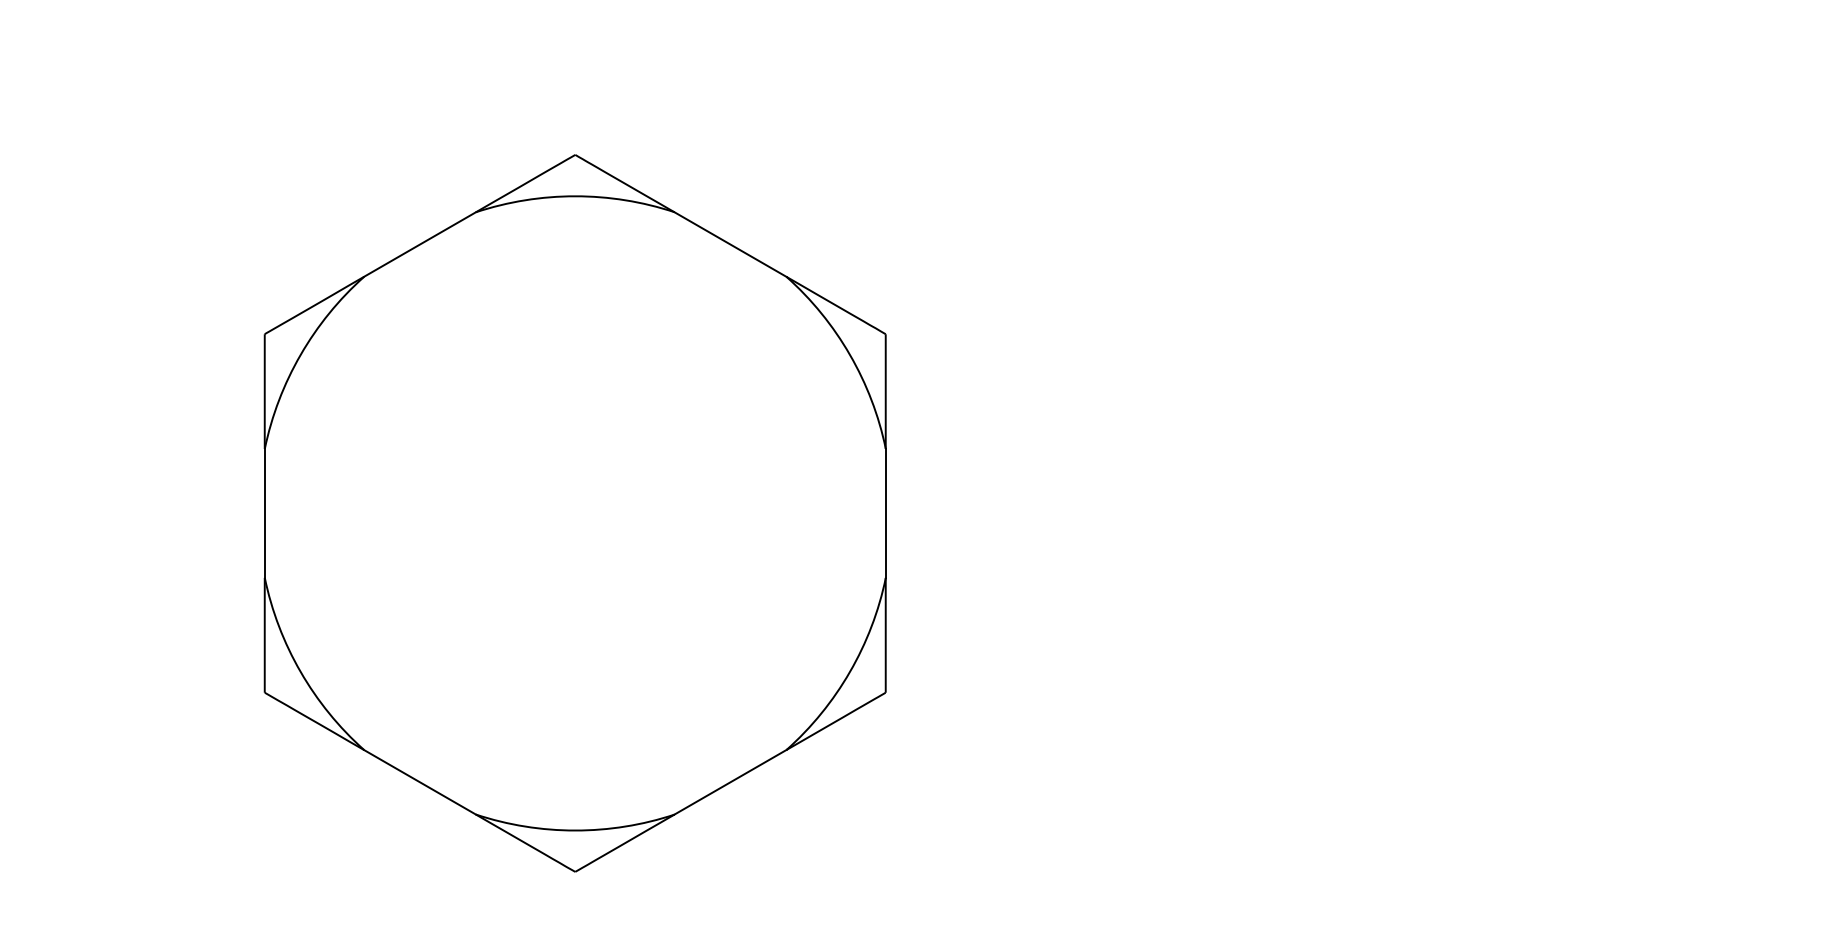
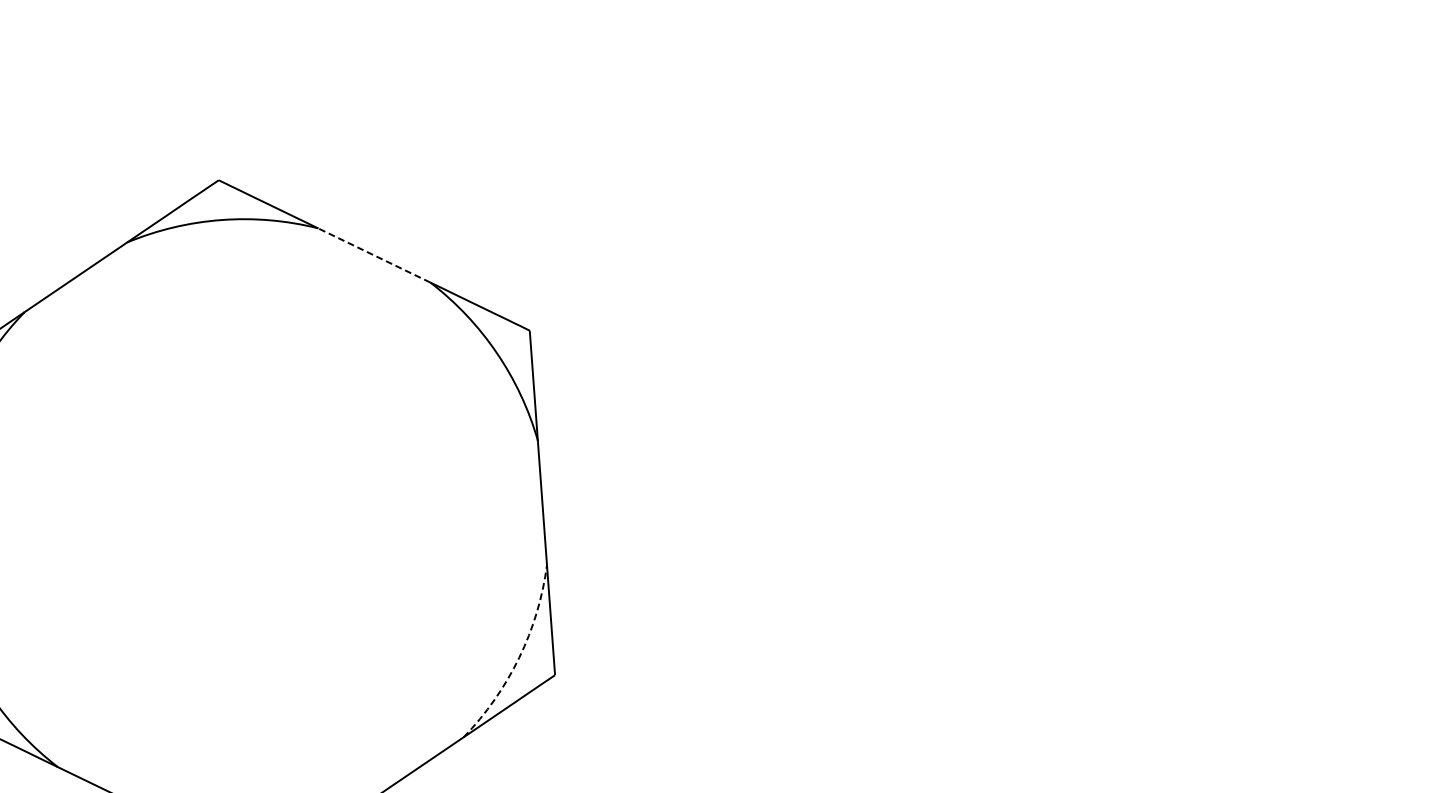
line: (730, 244) -> (374, 255), solid -> dashed
arc: (849, 671) -> (518, 657), solid -> dashed

